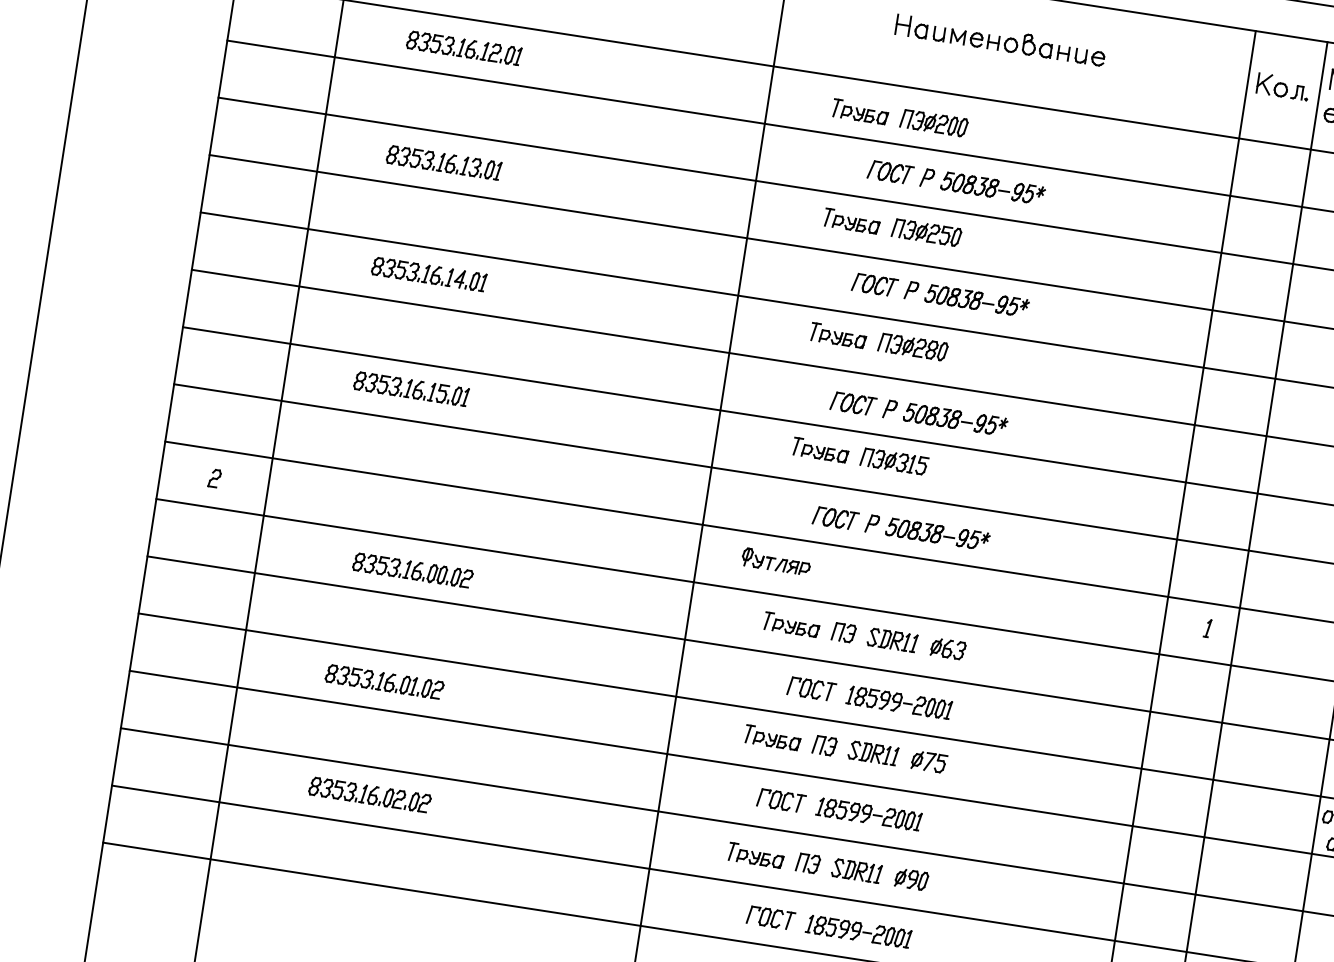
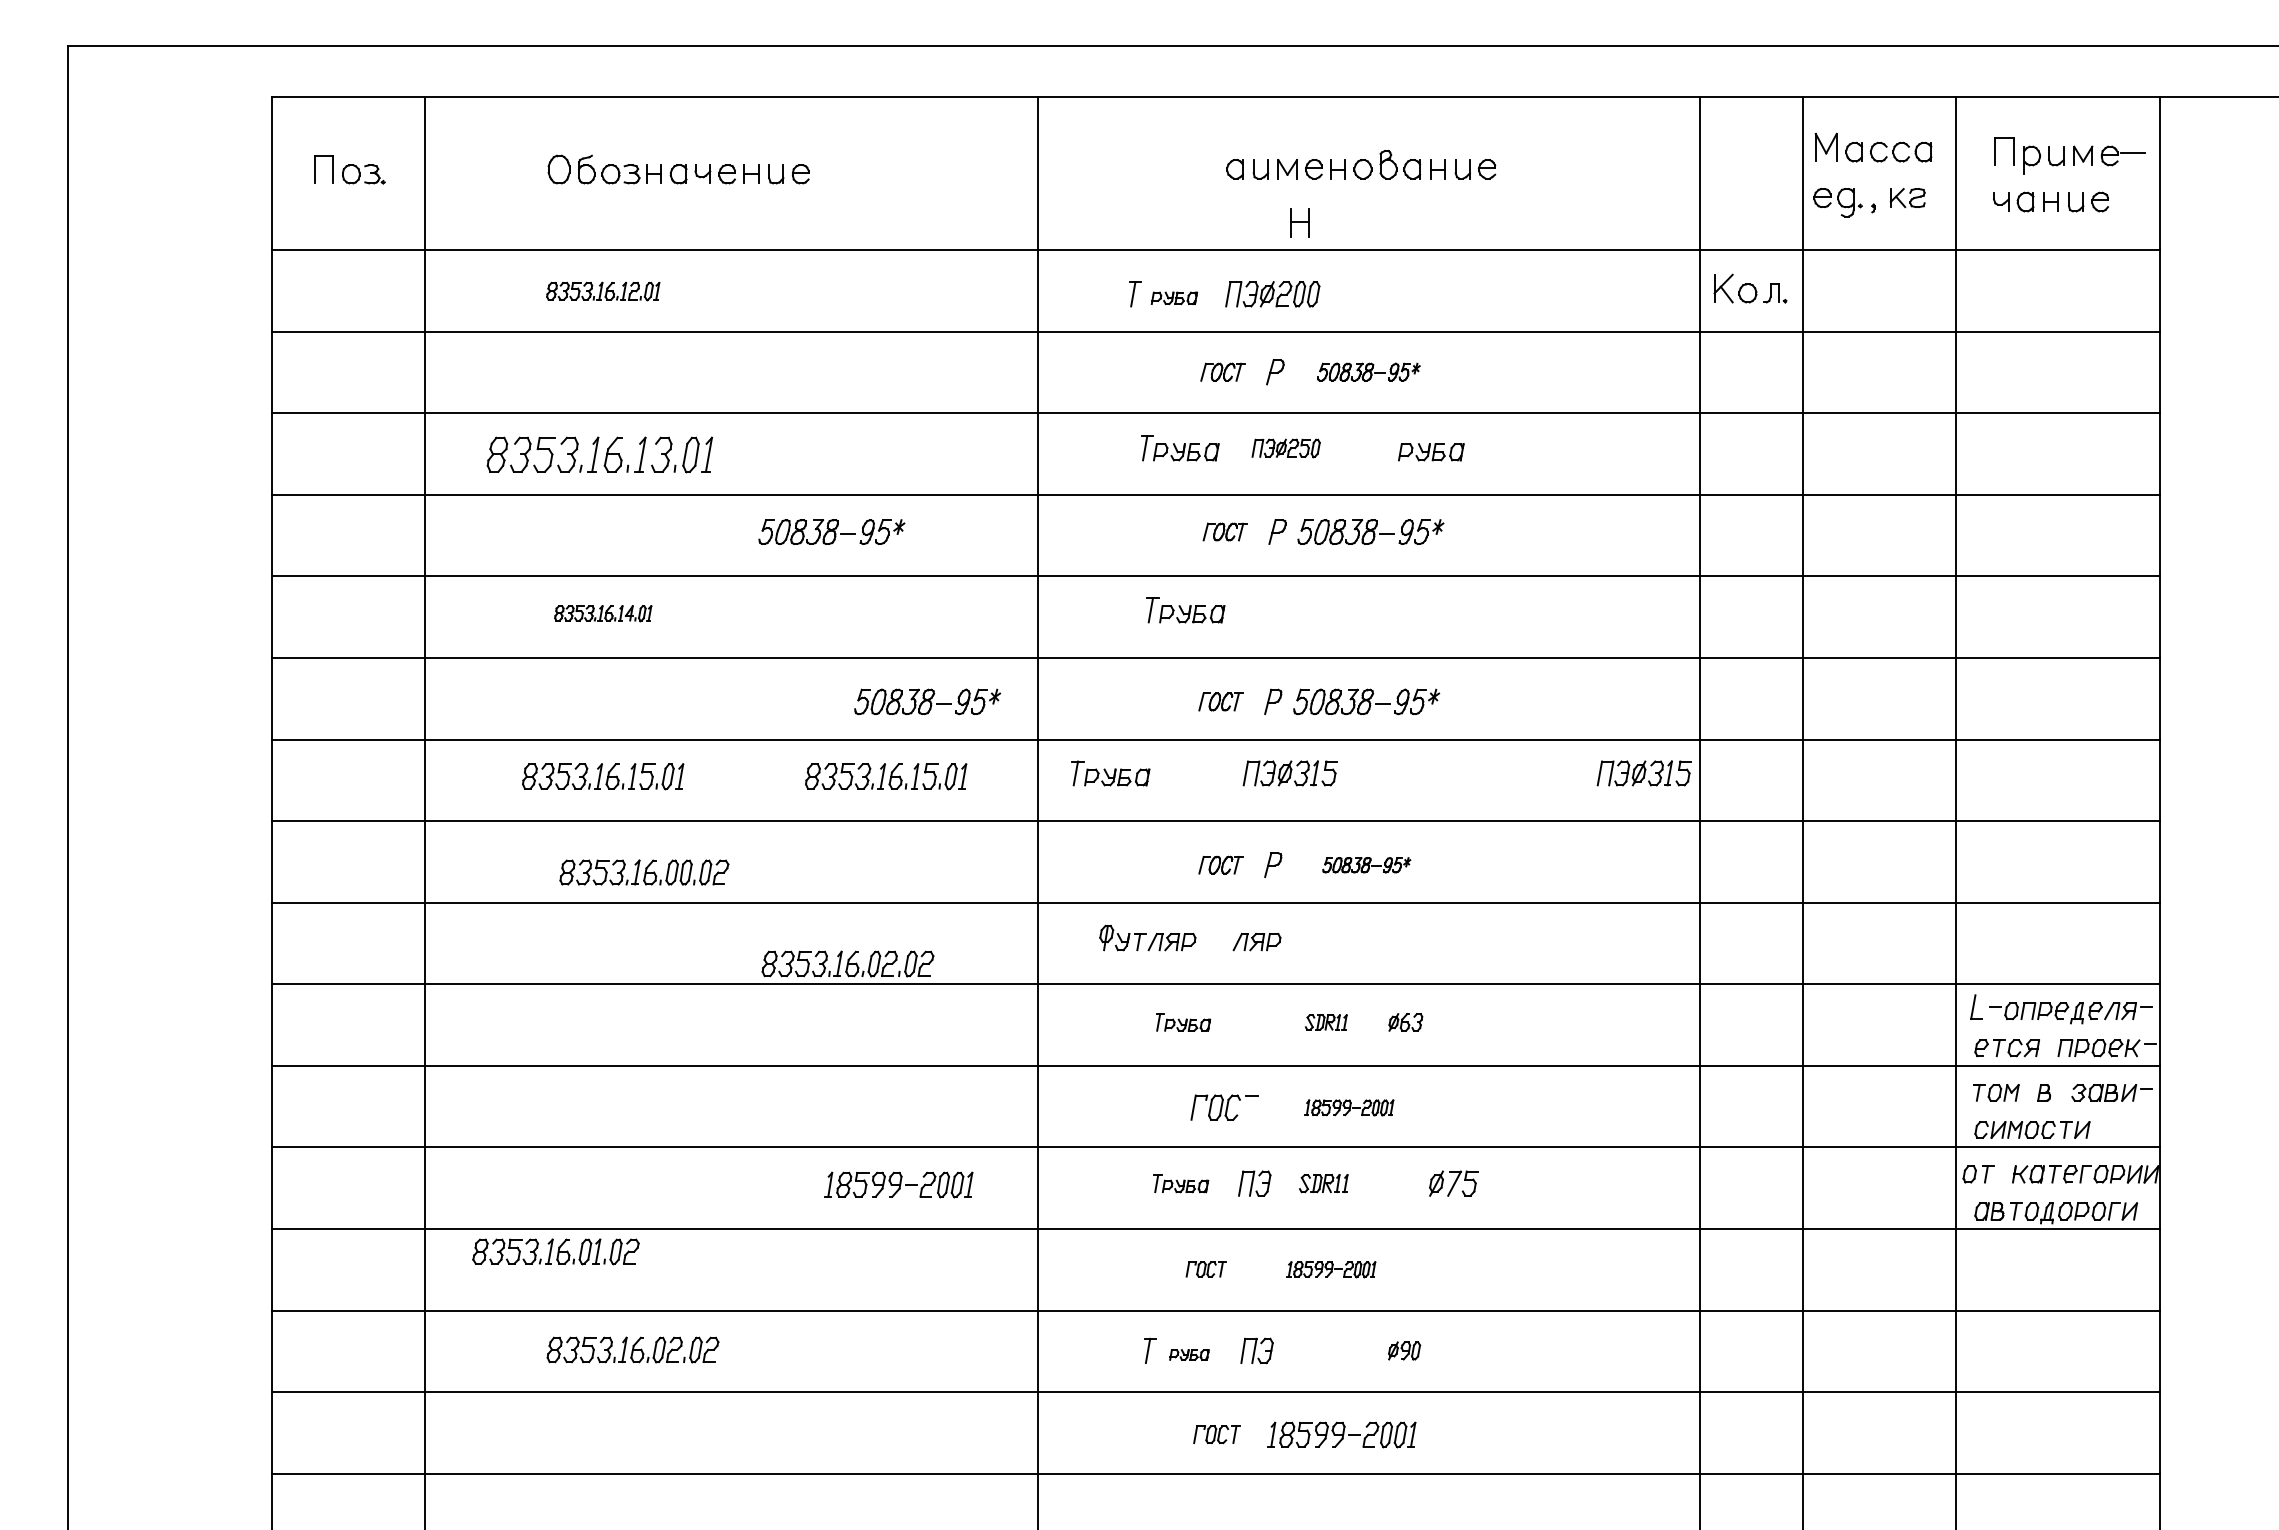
part: (903, 25) -> (1299, 222), moved
part: (464, 48) -> (603, 291), size x0.7
part: (1283, 86) -> (1750, 288), moved
part: (864, 115) -> (1174, 298), size x0.7
part: (443, 162) -> (599, 454), size x1.4
part: (890, 172) -> (1222, 372), size x0.7
part: (992, 188) -> (1368, 372), size x0.7
part: (926, 232) -> (1286, 448), size x0.7
part: (598, 241) -> (831, 531), added
part: (1028, 251) -> (1431, 452), added
part: (429, 274) -> (603, 613), size x0.6
part: (875, 284) -> (1225, 531), size x0.7
part: (912, 347) -> (1291, 610), removed
part: (647, 371) -> (927, 701), added
part: (853, 403) -> (1220, 701), size x0.7
part: (610, 419) -> (886, 776), added
part: (820, 450) -> (1110, 773), moved
part: (214, 478) -> (348, 943), removed
part: (1142, 500) -> (1643, 773), added
part: (835, 518) -> (1220, 865), size x0.7
part: (937, 534) -> (1366, 865), size x0.6
part: (562, 546) -> (847, 963), added
part: (413, 570) -> (644, 872), moved
part: (852, 576) -> (1256, 942), added
part: (792, 624) -> (1183, 1022), size x0.7
part: (1207, 628) -> (1761, 937), removed
part: (843, 632) -> (1256, 1022), removed
part: (892, 640) -> (1326, 1022), size x0.6
part: (948, 649) -> (1405, 1022), size x0.7
part: (384, 681) -> (555, 1251), moved
line: (829, 691) -> (1249, 1107), removed
part: (899, 702) -> (1349, 1107), size x0.6
part: (574, 707) -> (898, 1184), added
part: (773, 737) -> (1181, 1183), size x0.7
part: (873, 753) -> (1323, 1183), size x0.7
part: (929, 761) -> (1453, 1183), moved
part: (781, 800) -> (1206, 1269), size x0.6
part: (869, 814) -> (1331, 1269), size x0.6
part: (760, 858) -> (1189, 1354), size x0.6
part: (856, 870) -> (1326, 1350), removed
part: (911, 879) -> (1404, 1350), size x0.7
part: (770, 917) -> (1216, 1434), size x0.7

